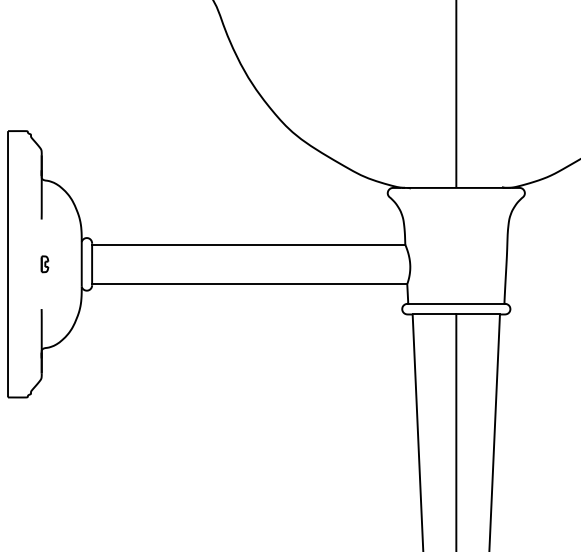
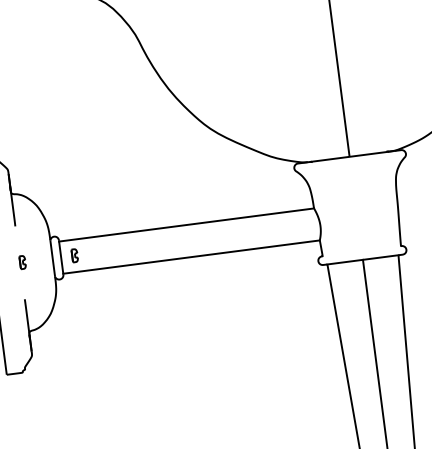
part: (108, 264) -> (74, 255), added
line: (456, 303) -> (361, 250), removed

